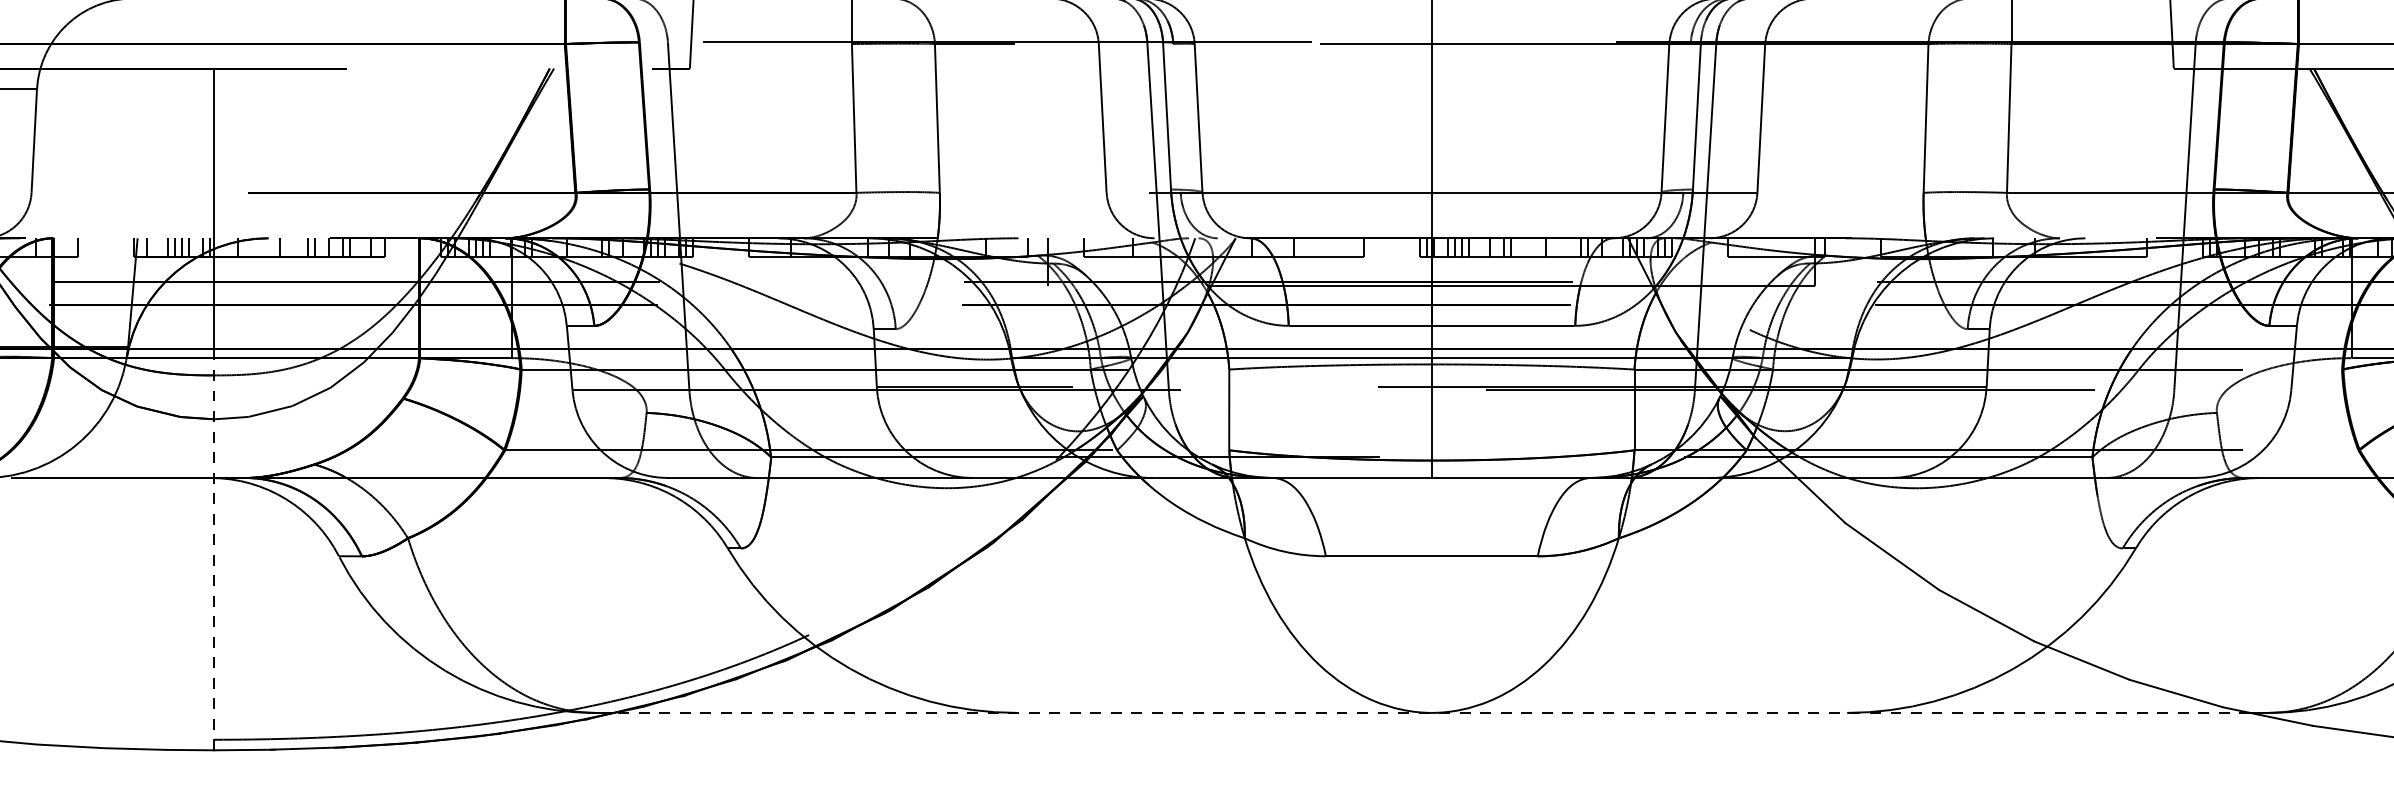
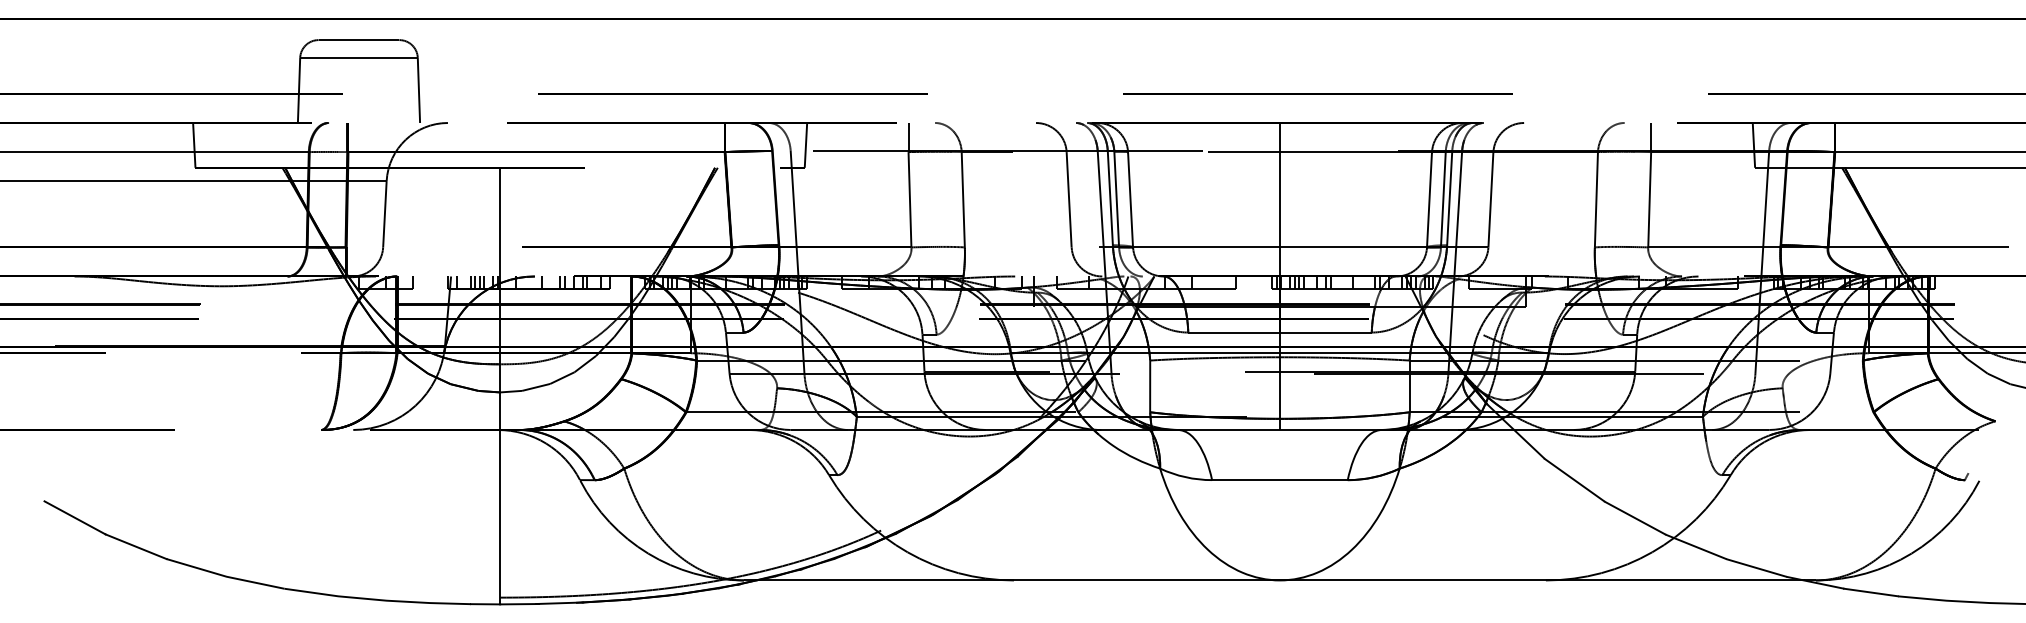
line: (1176, 118) -> (1116, 199), added
line: (1685, 118) -> (1442, 199), added
line: (214, 549) -> (500, 475), dashed -> solid
line: (1432, 713) -> (1280, 580), dashed -> solid

